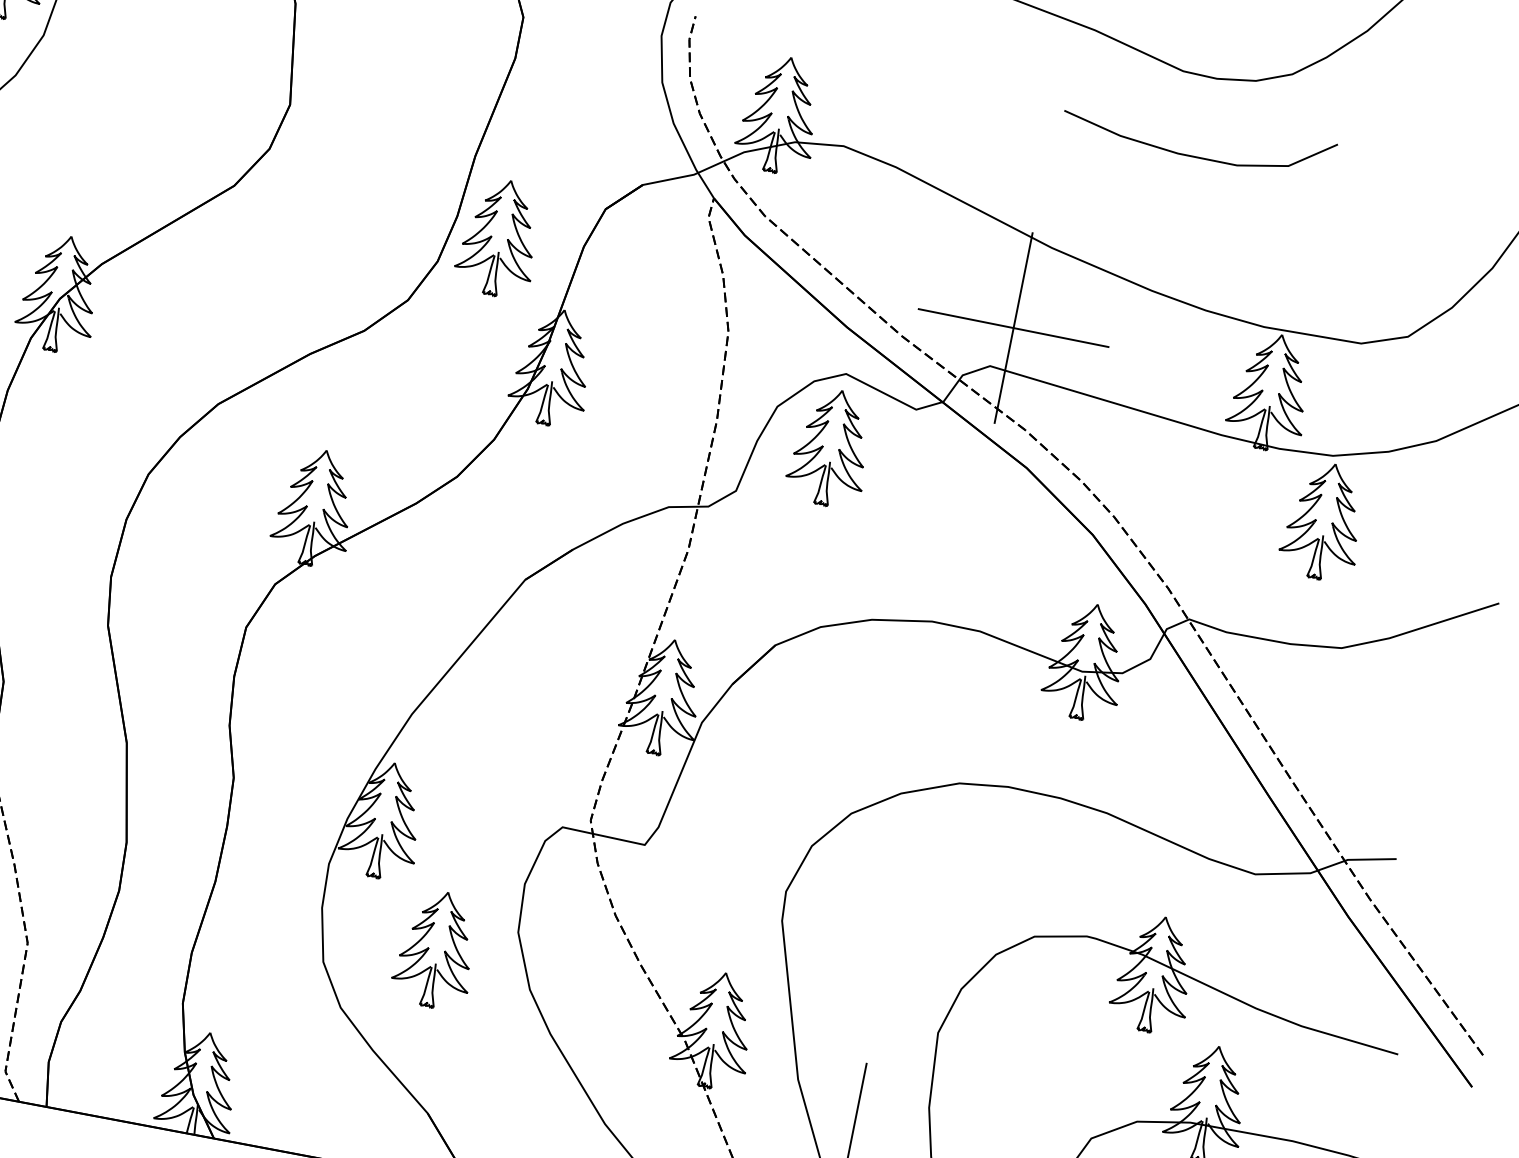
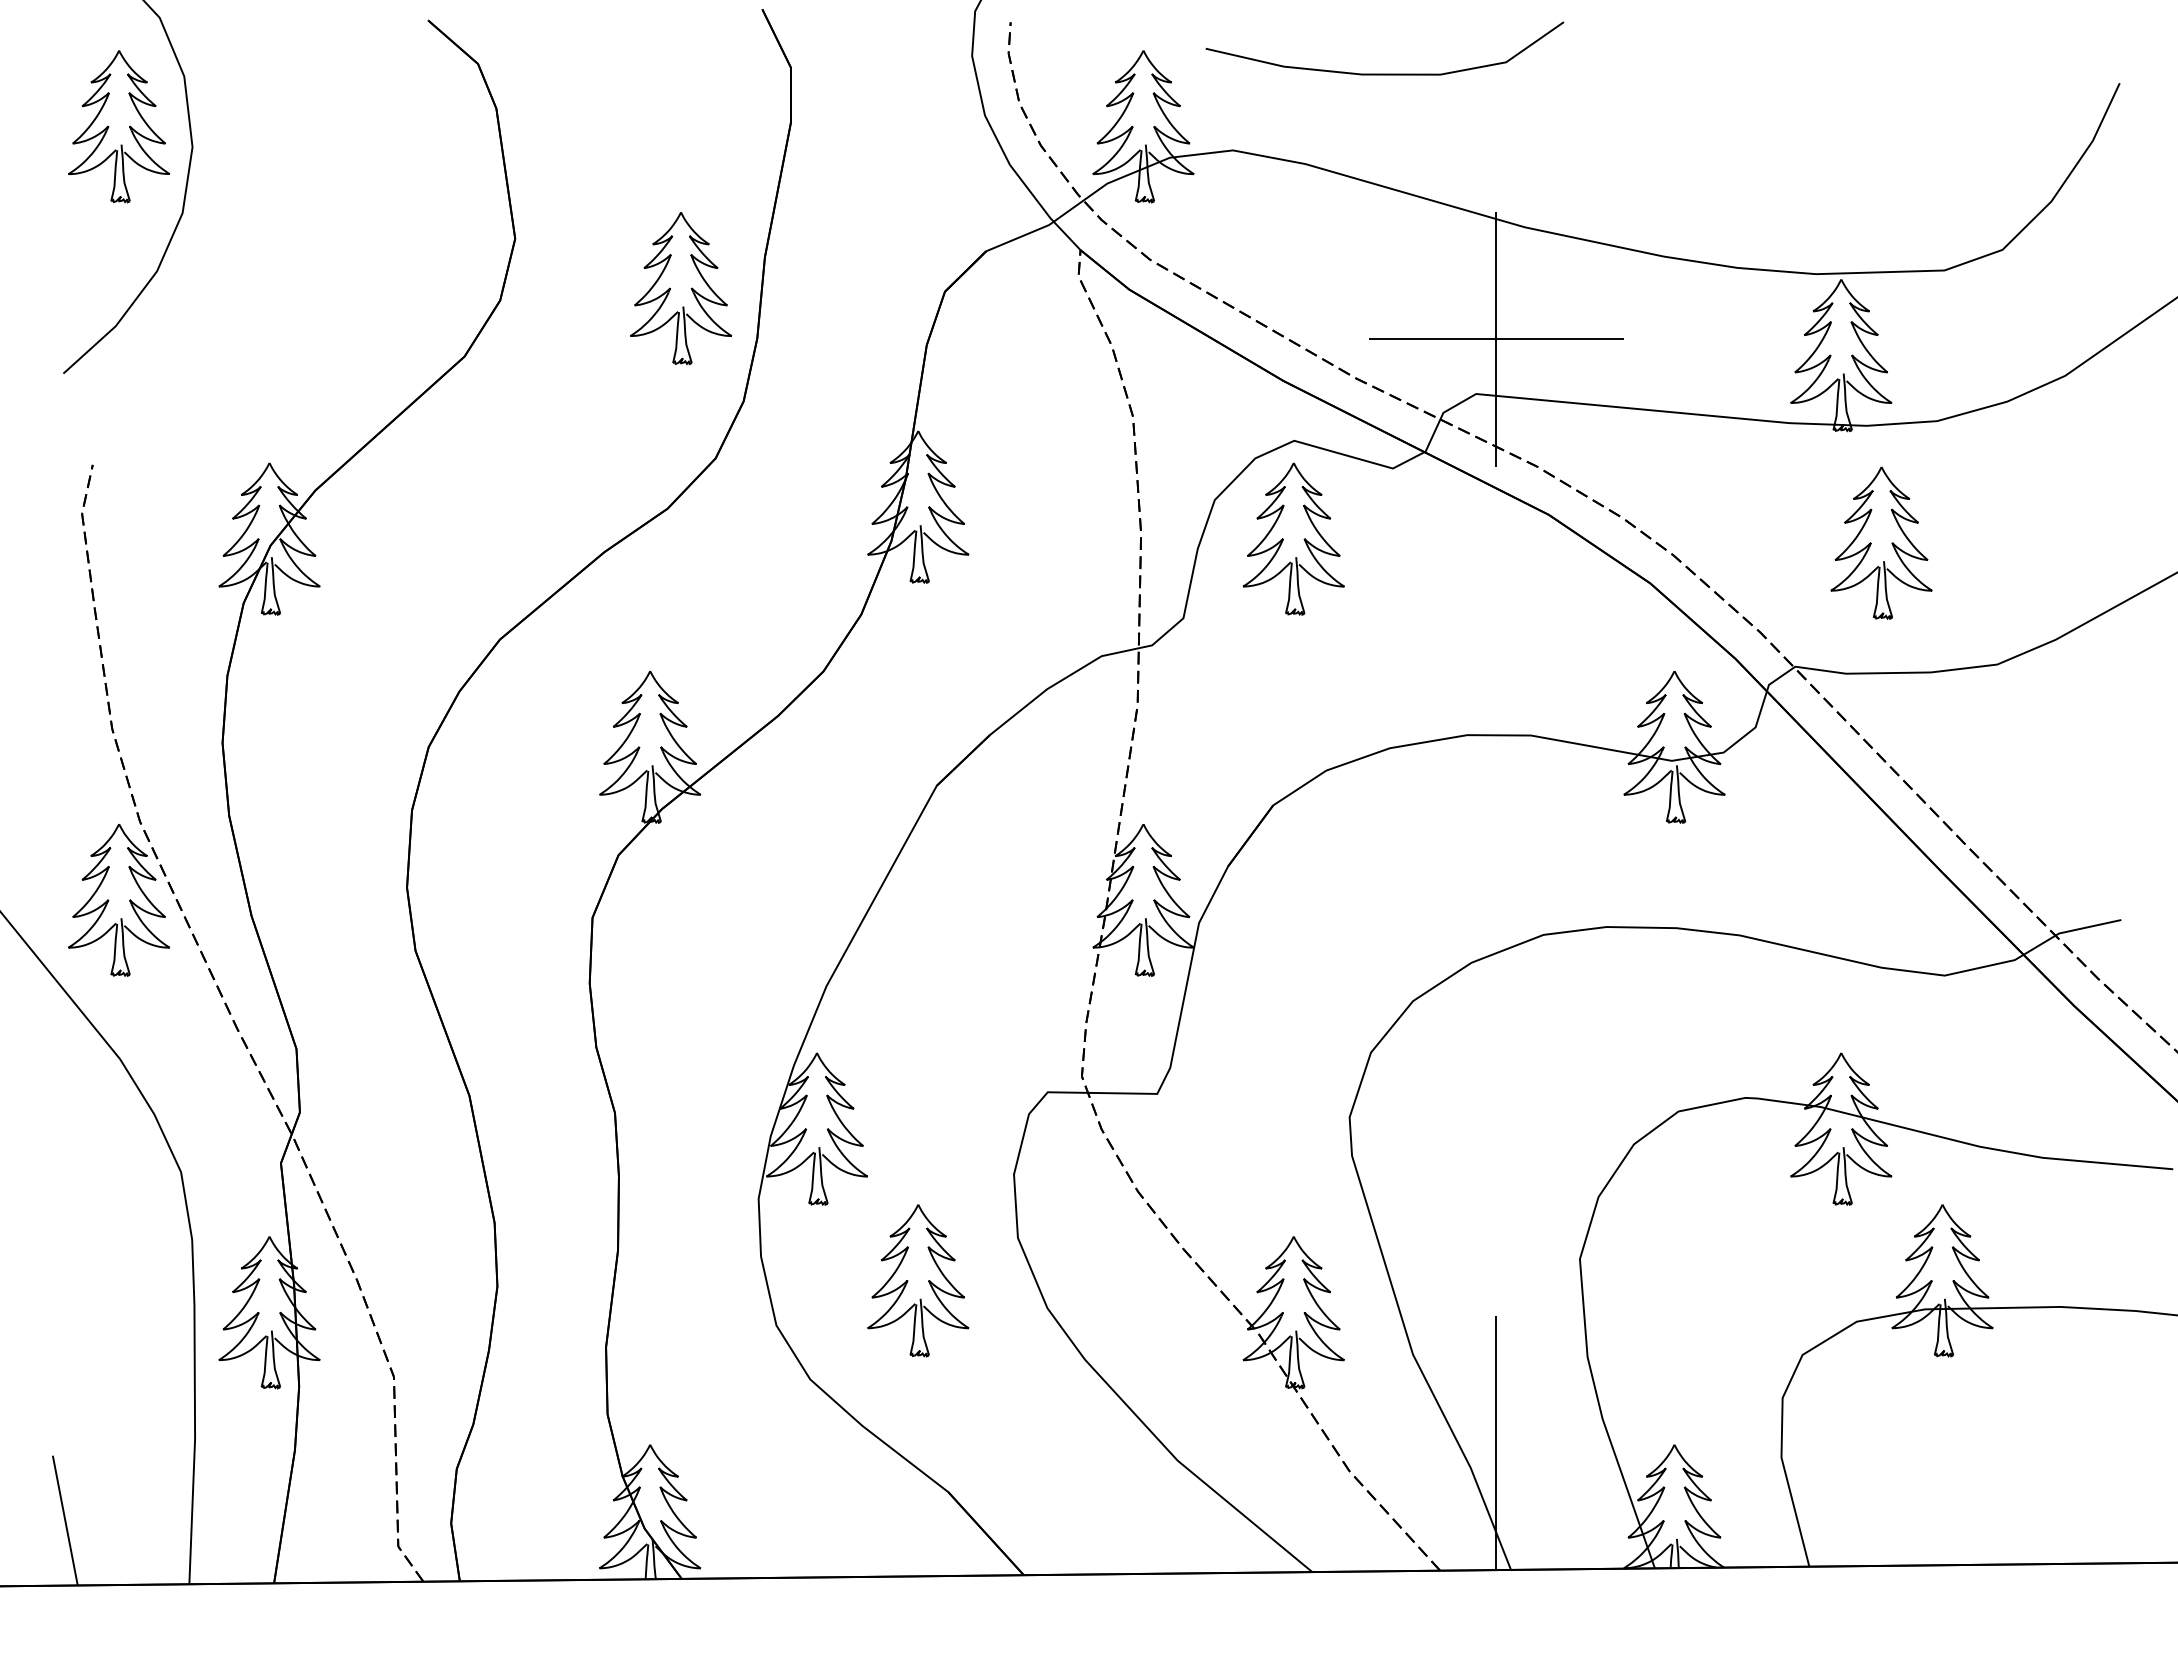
curve: (1195, 156) -> (1384, 73), moved
part: (500, 238) -> (681, 288), moved
part: (1324, 520) -> (1881, 542), moved

